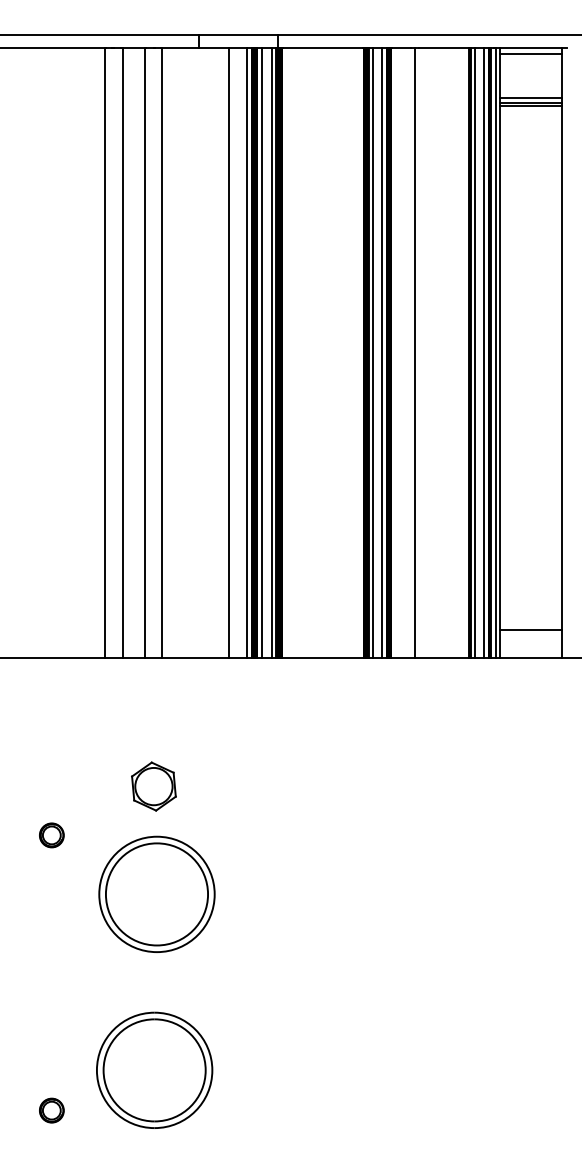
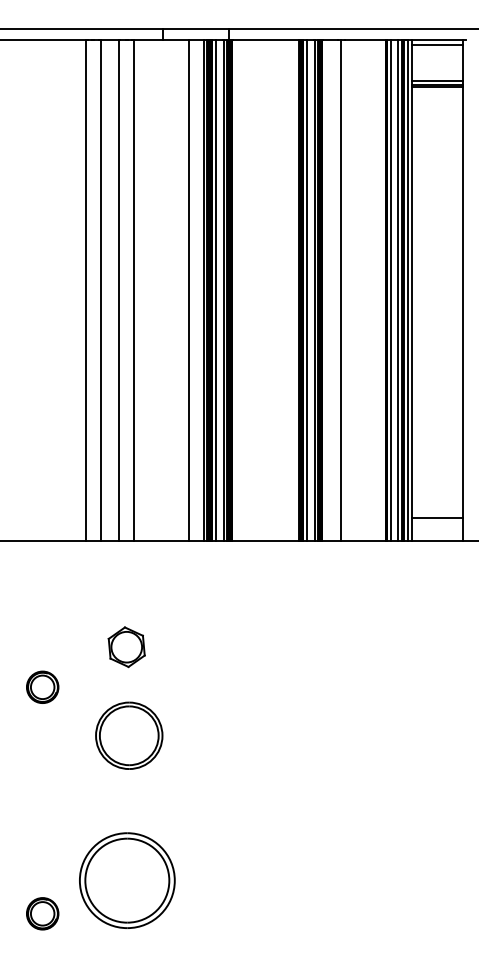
part: (51, 835) -> (42, 687), size x1.6
part: (156, 893) -> (128, 735), size x0.7
part: (51, 1110) -> (42, 913), size x1.6

